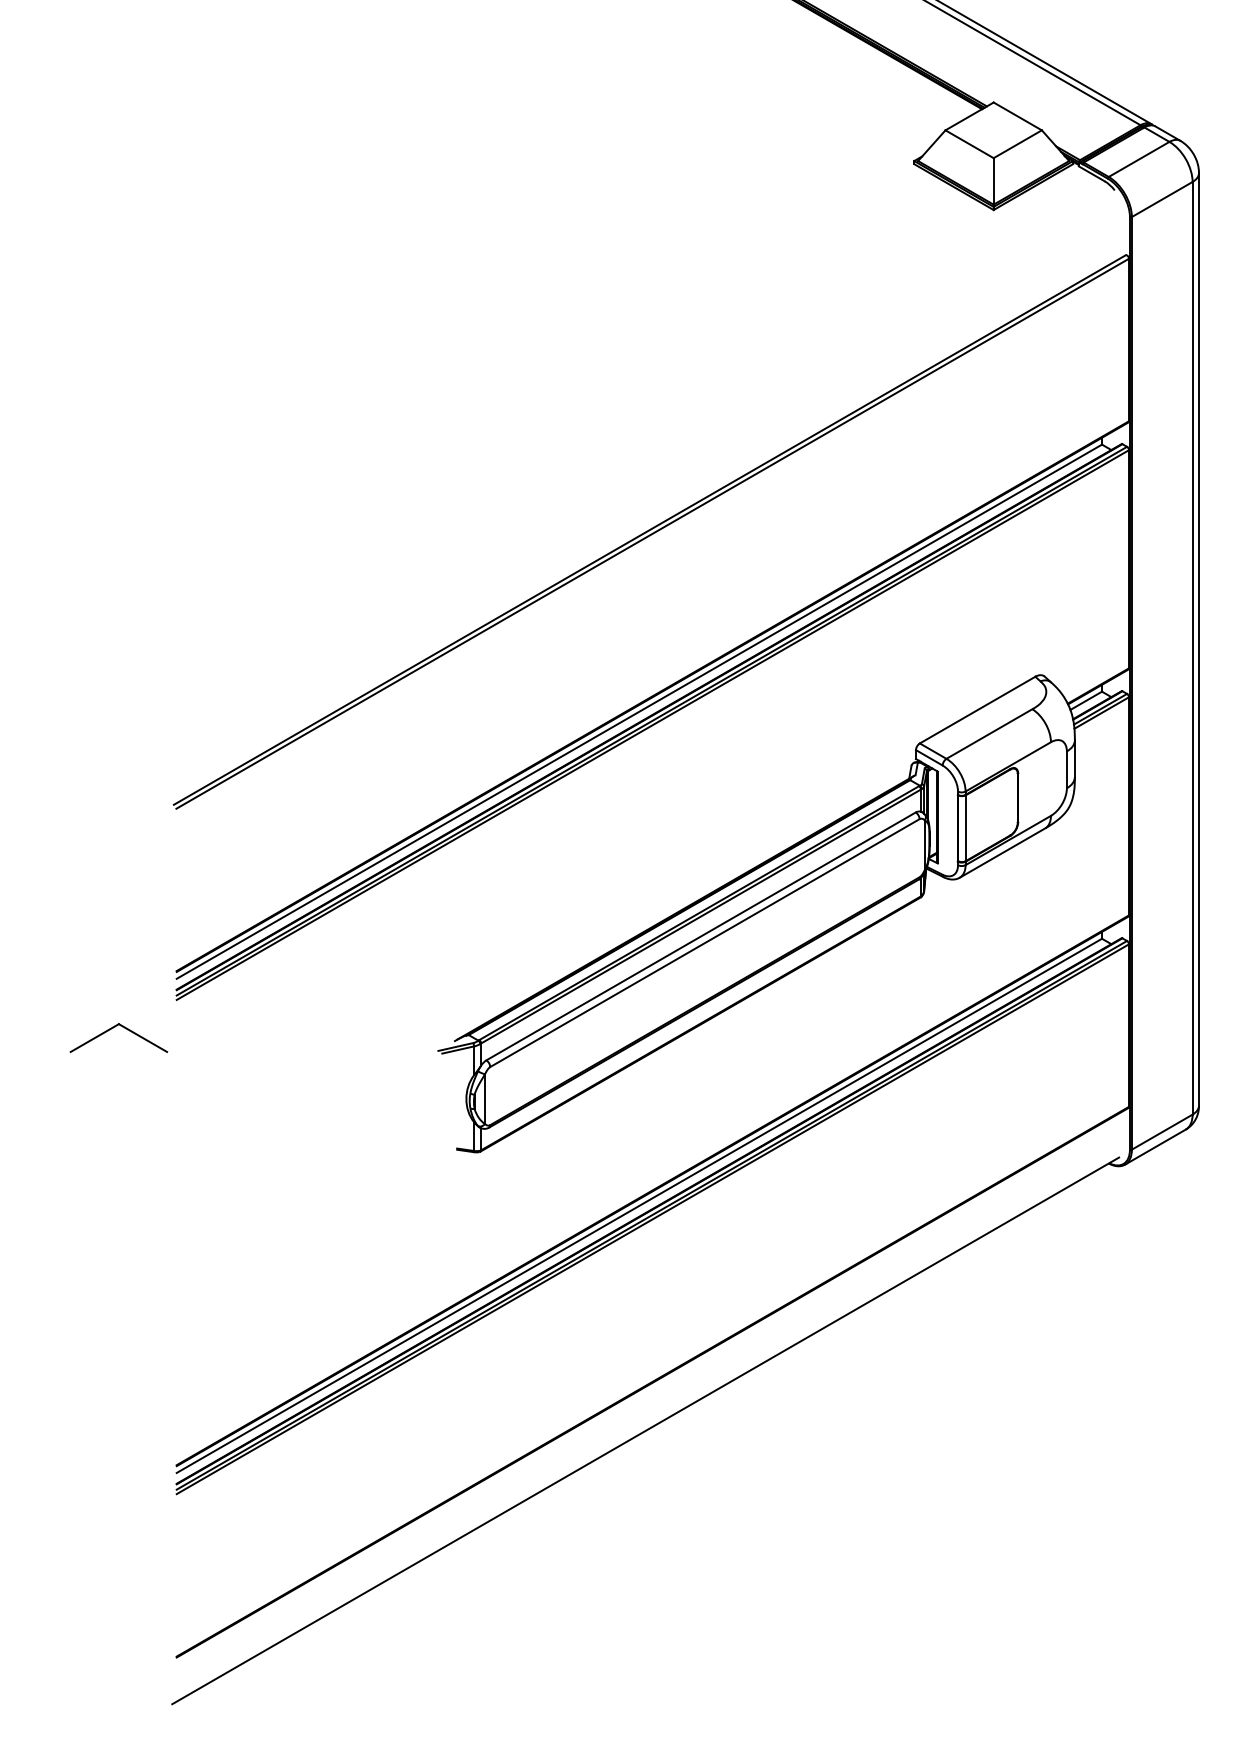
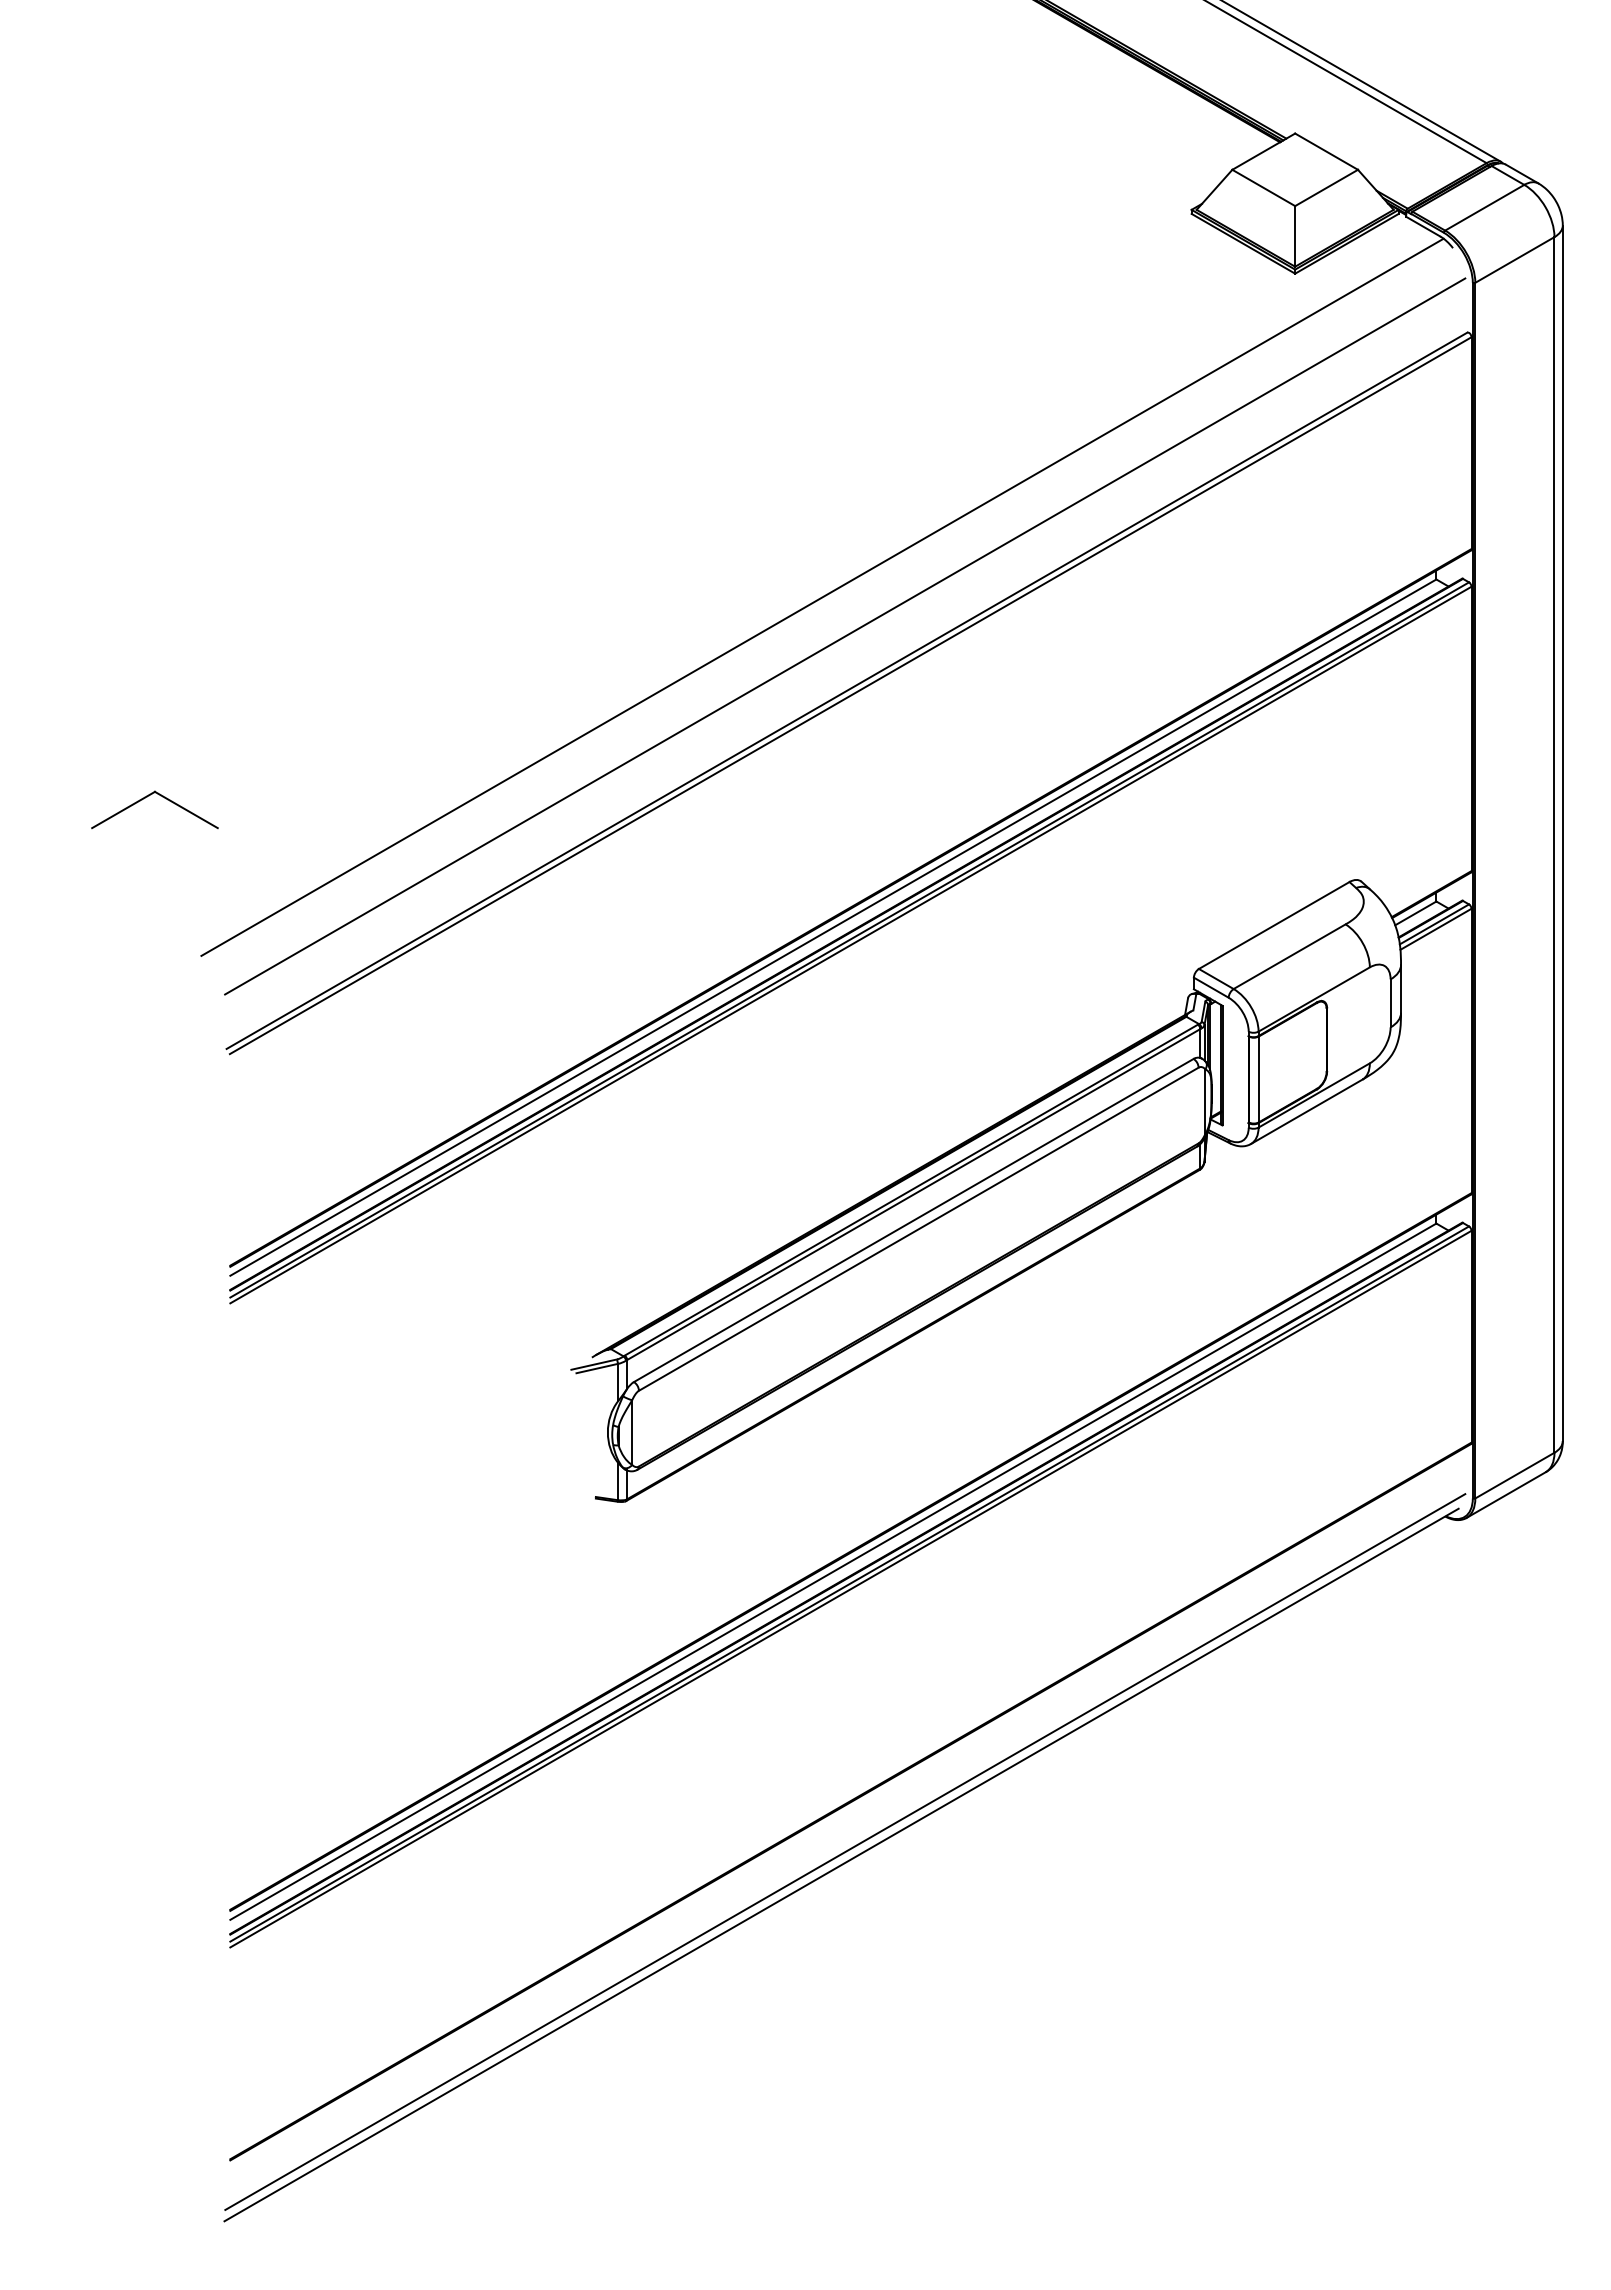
line: (631, 457) -> (822, 596), added
line: (648, 488) -> (845, 636), added
part: (113, 1028) -> (147, 797), moved
line: (648, 1421) -> (845, 1852), added

